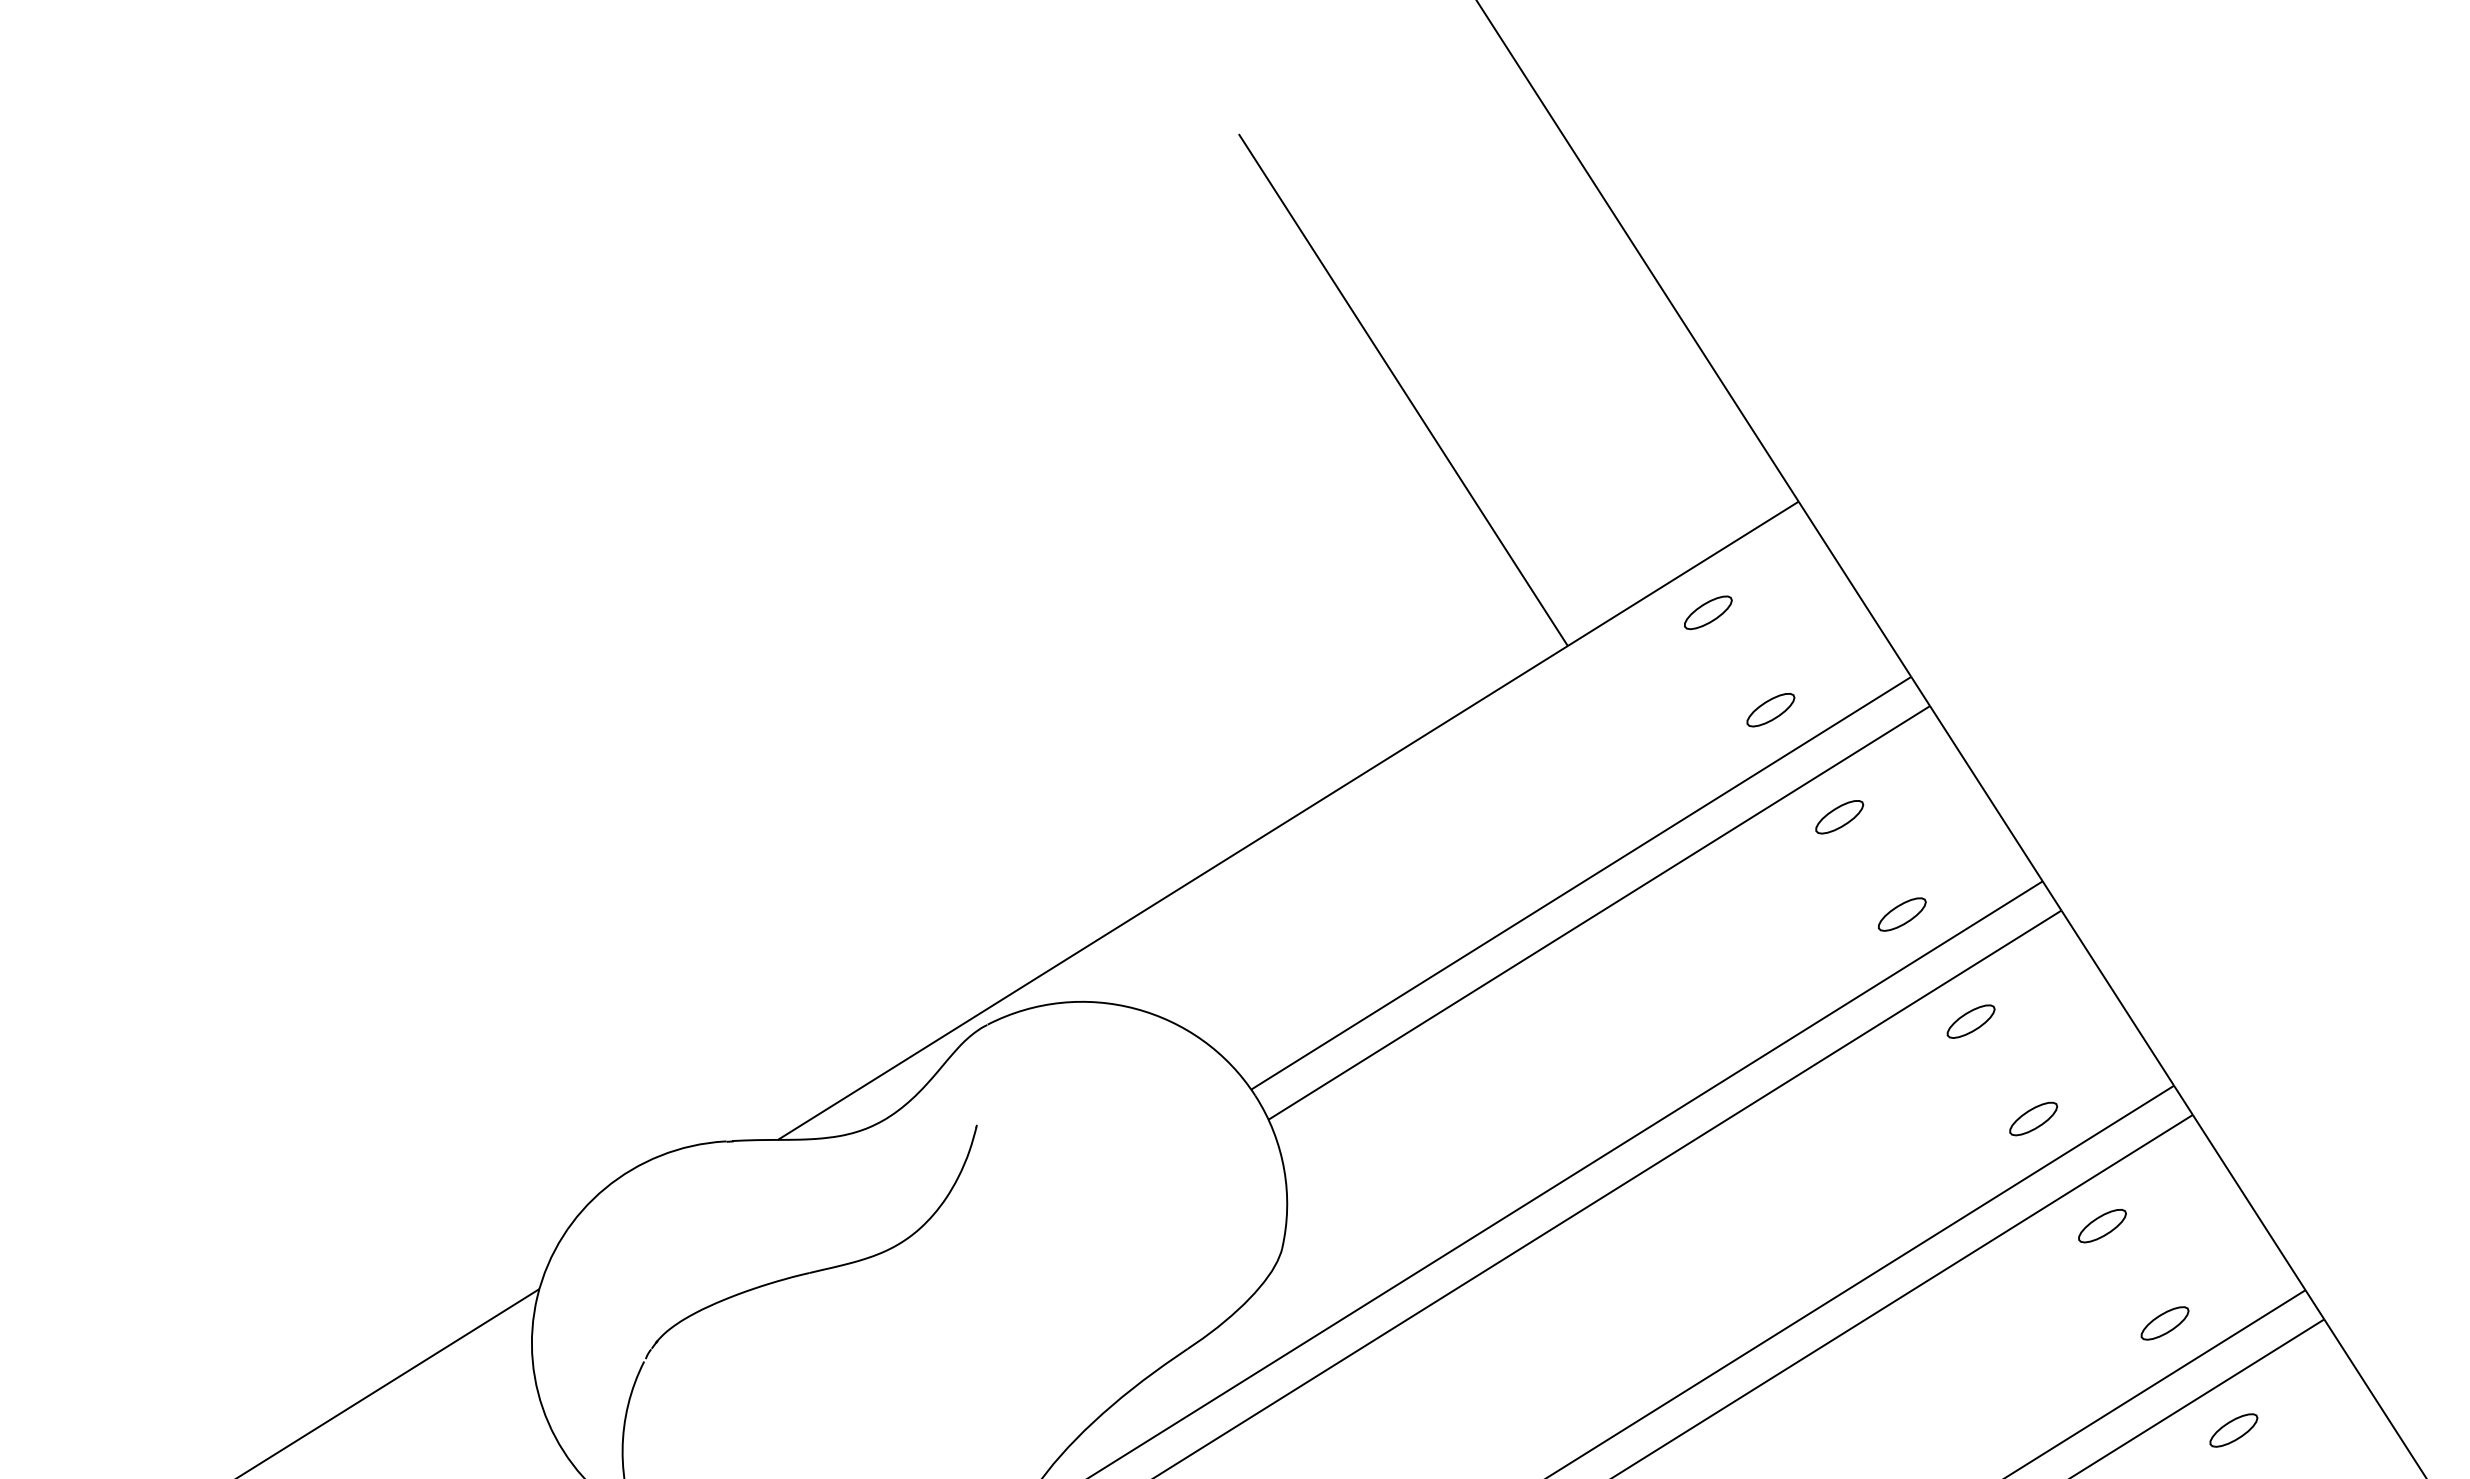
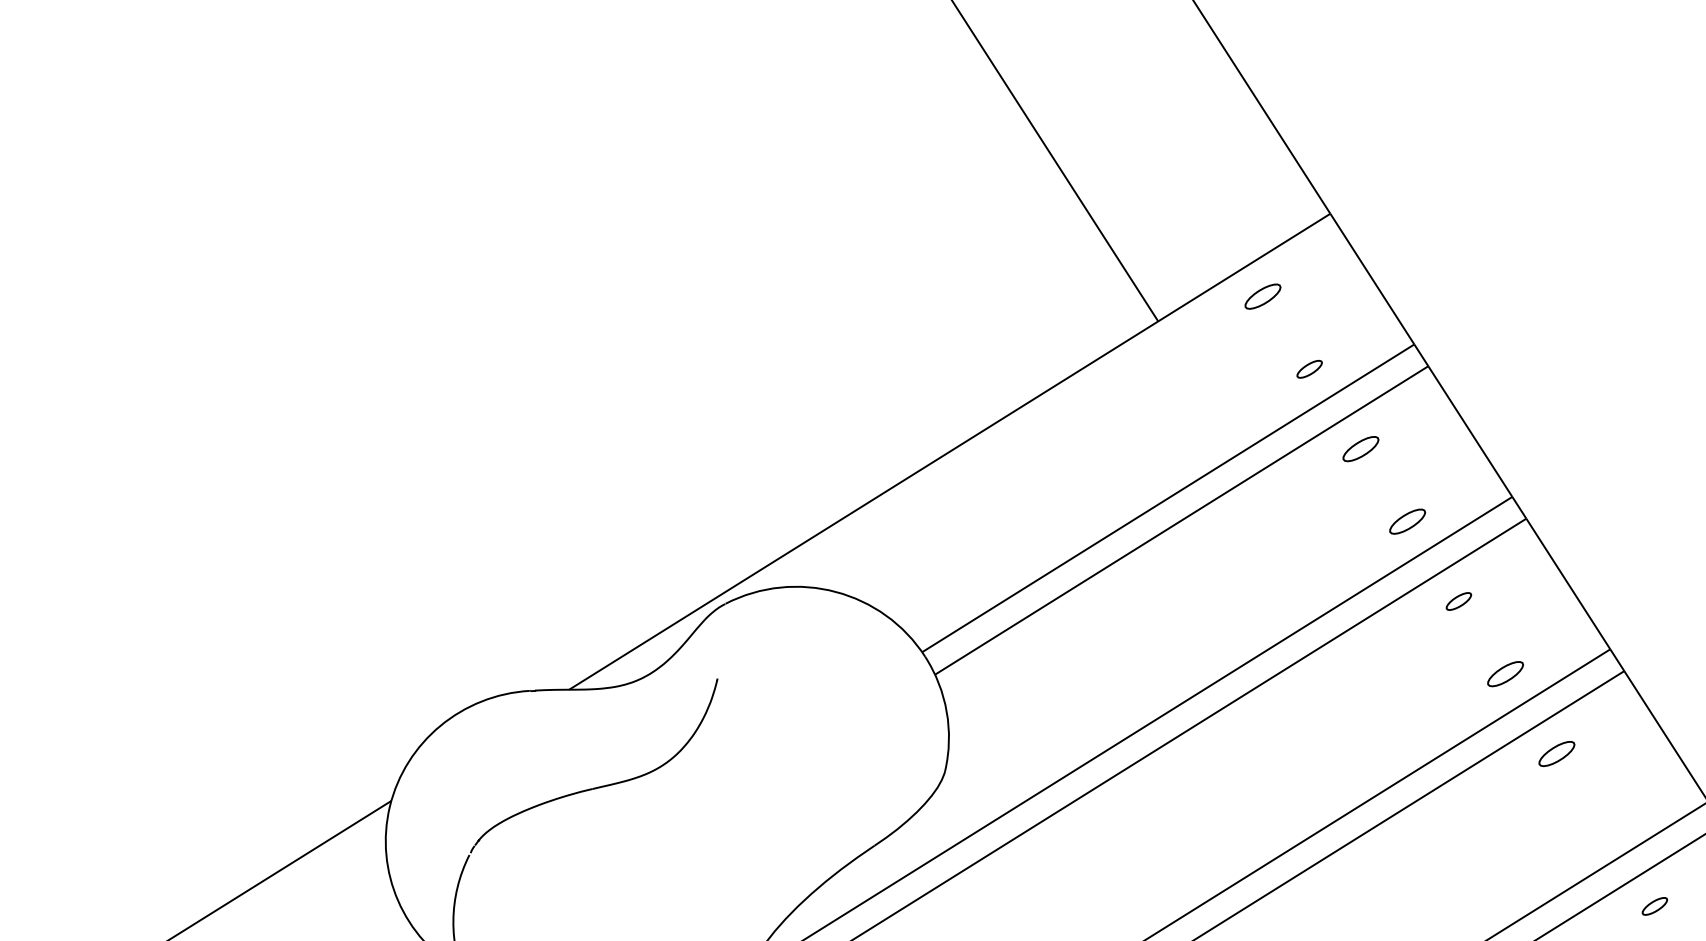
part: (1770, 710) -> (1309, 369), size x0.7
part: (1970, 1021) -> (1458, 601), size x0.7
part: (2164, 1323) -> (1603, 826), removed
part: (2233, 1430) -> (1654, 906), size x0.7

